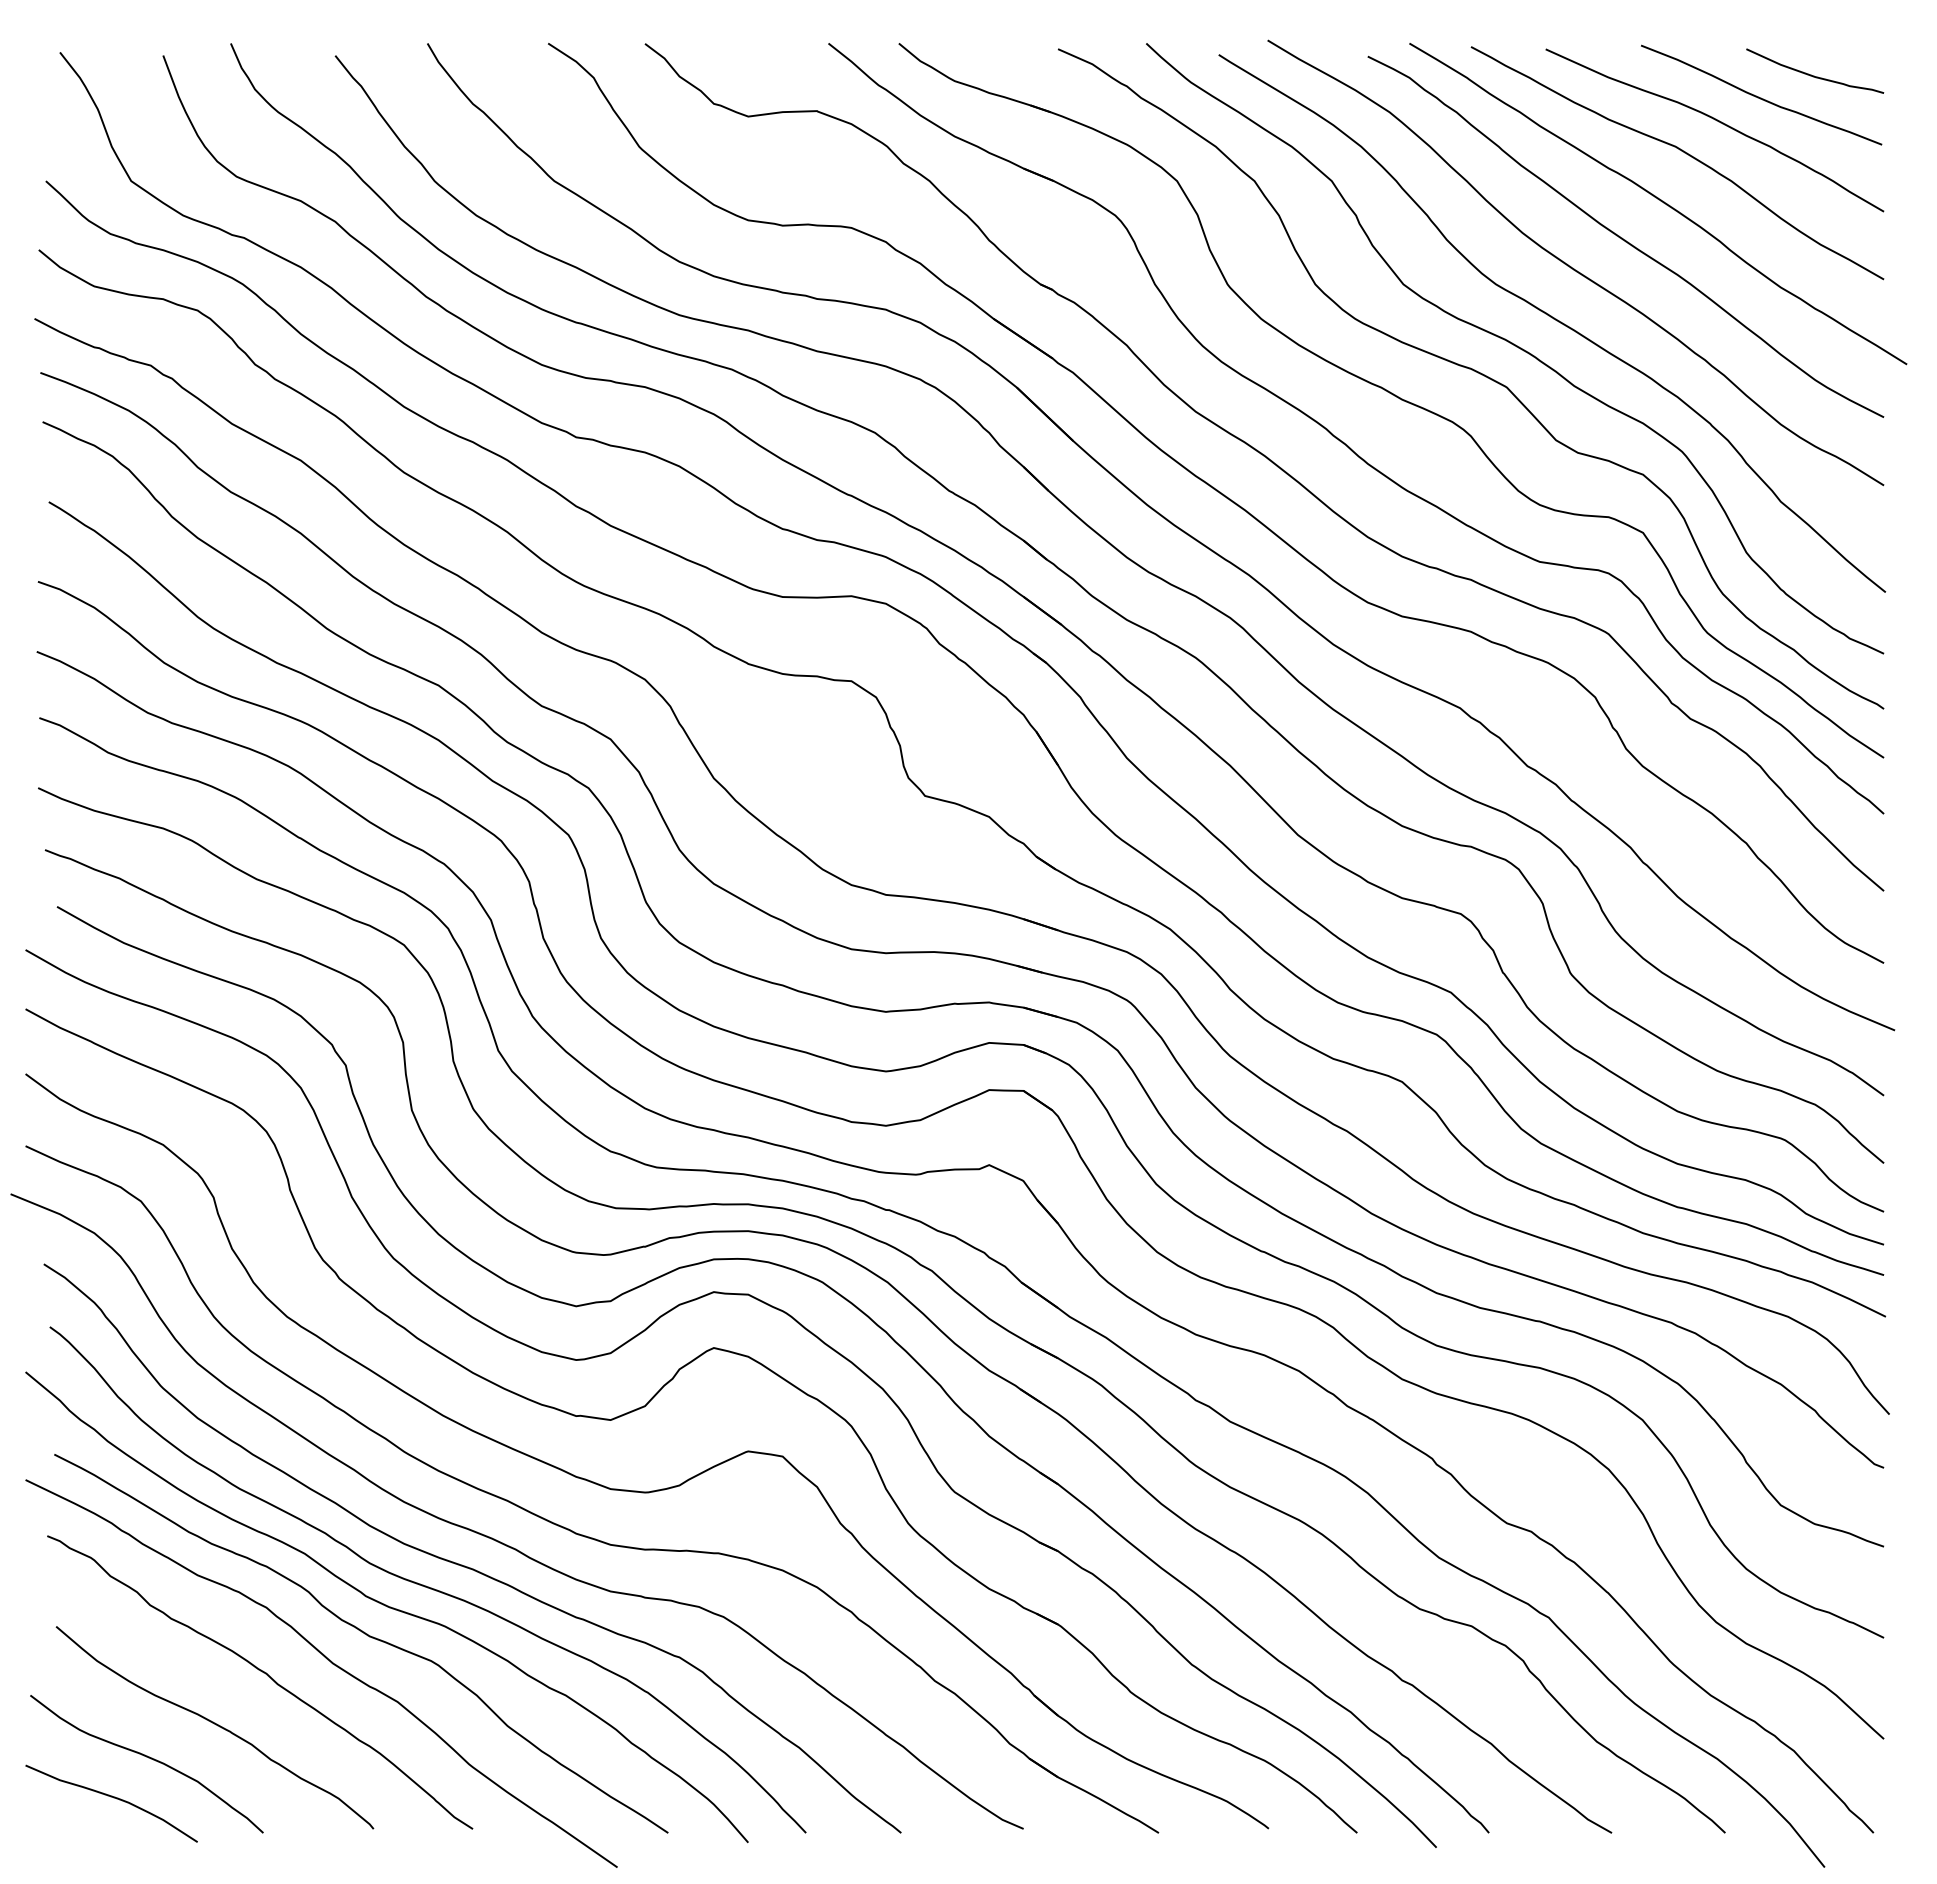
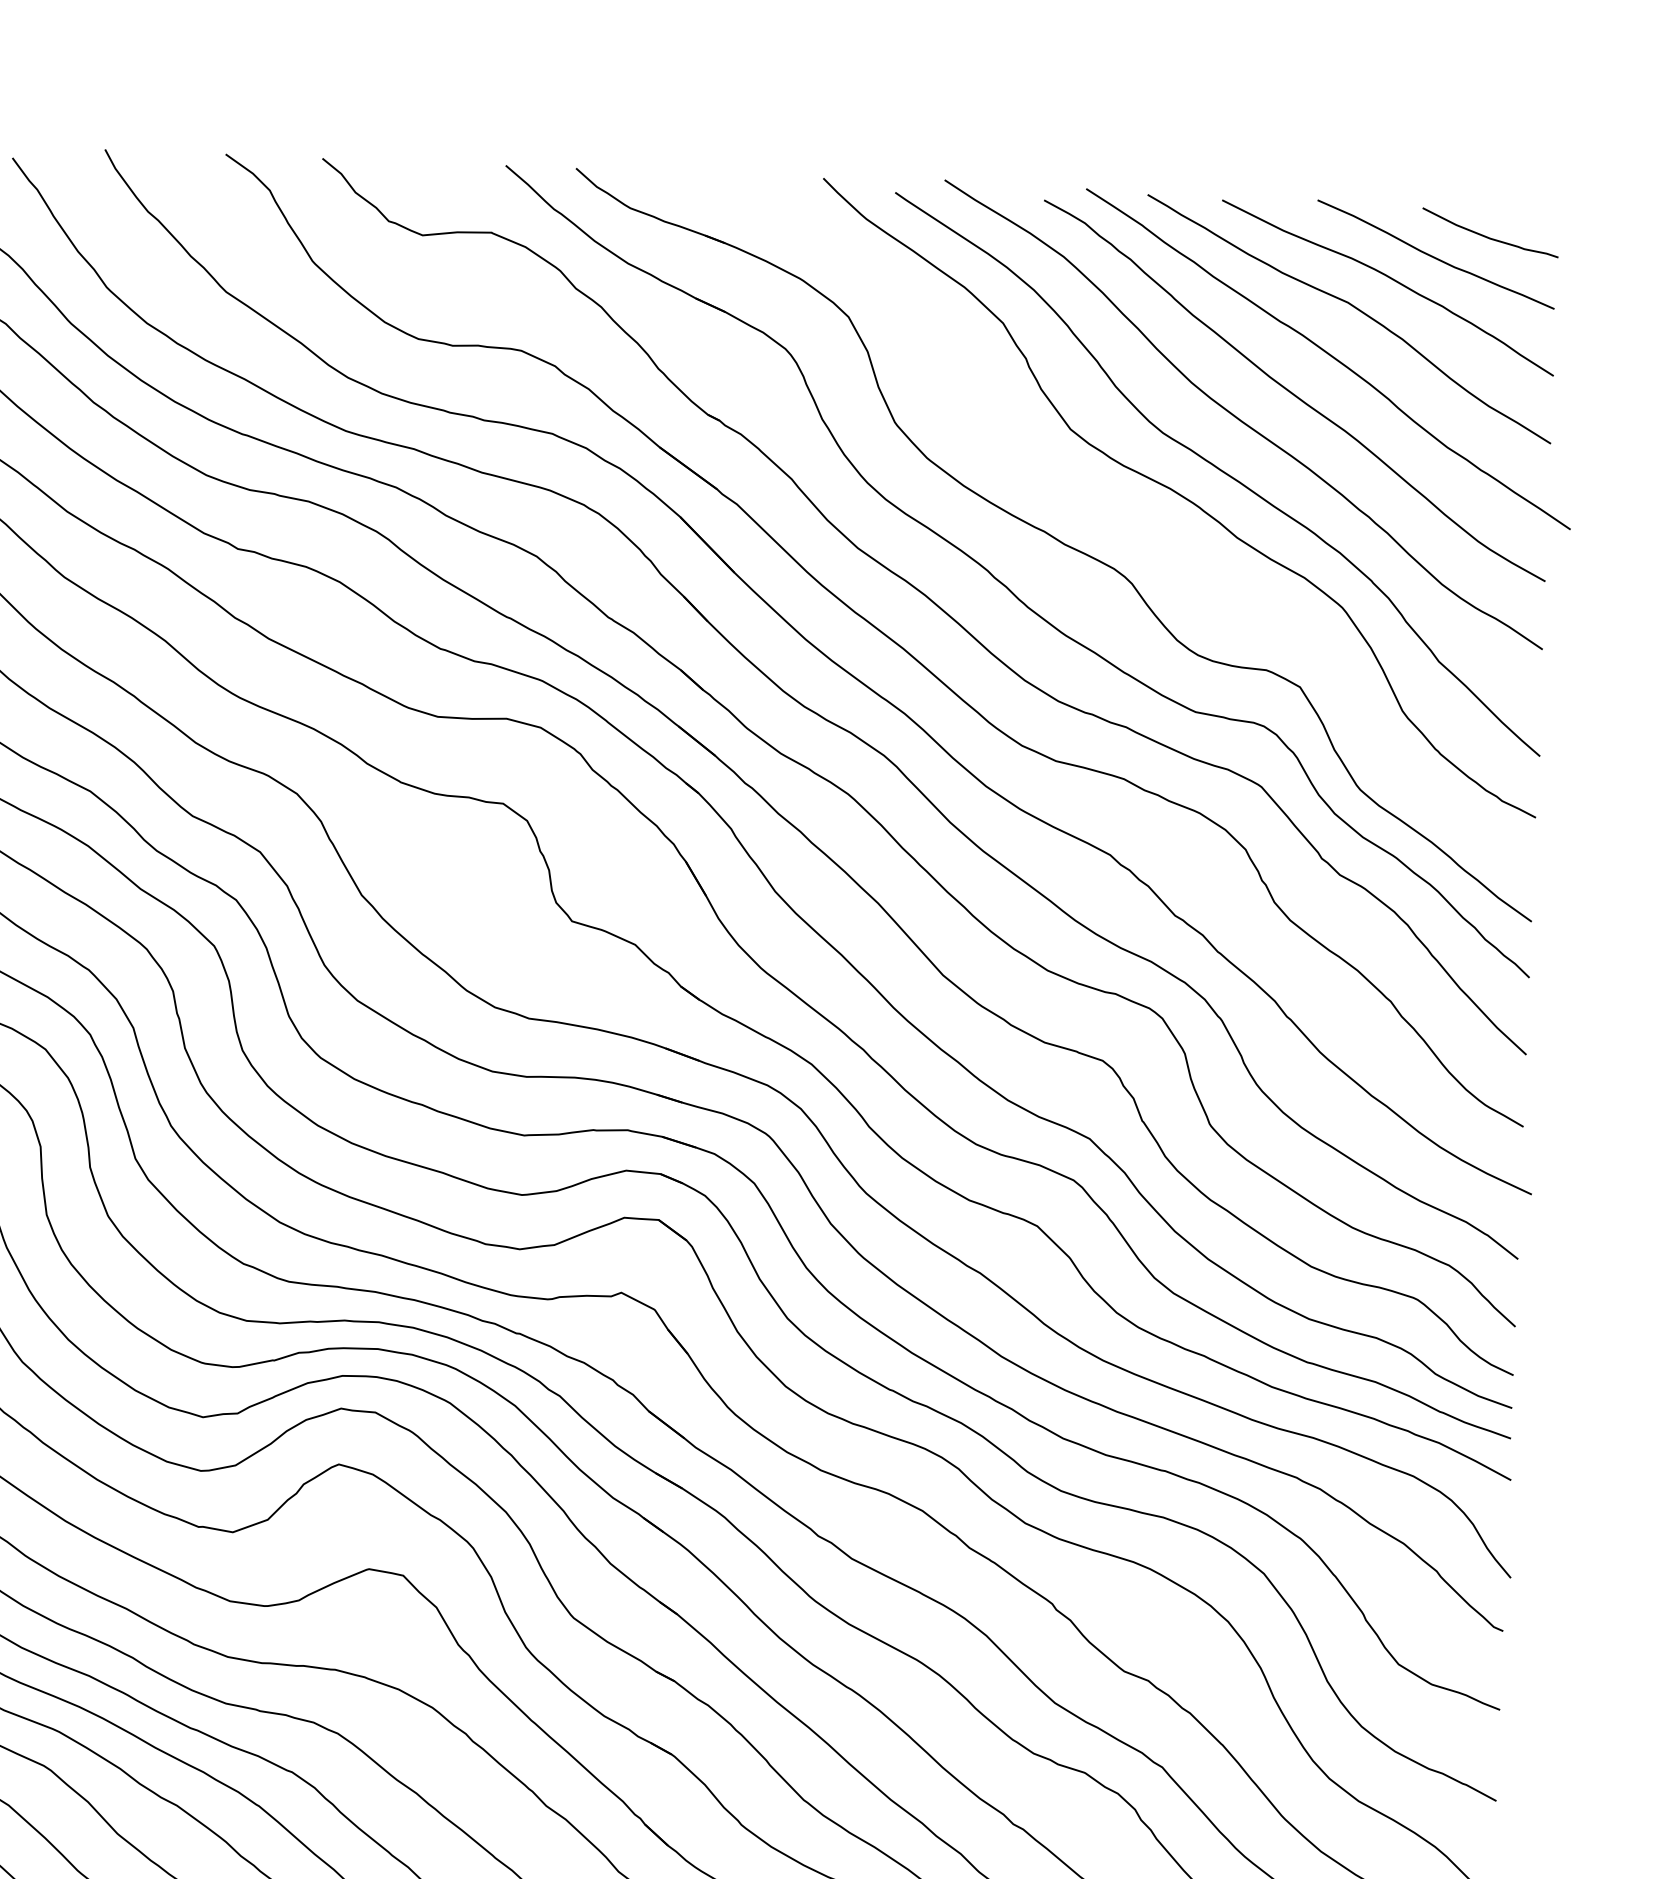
curve: (1475, 372) -> (1139, 520), removed

